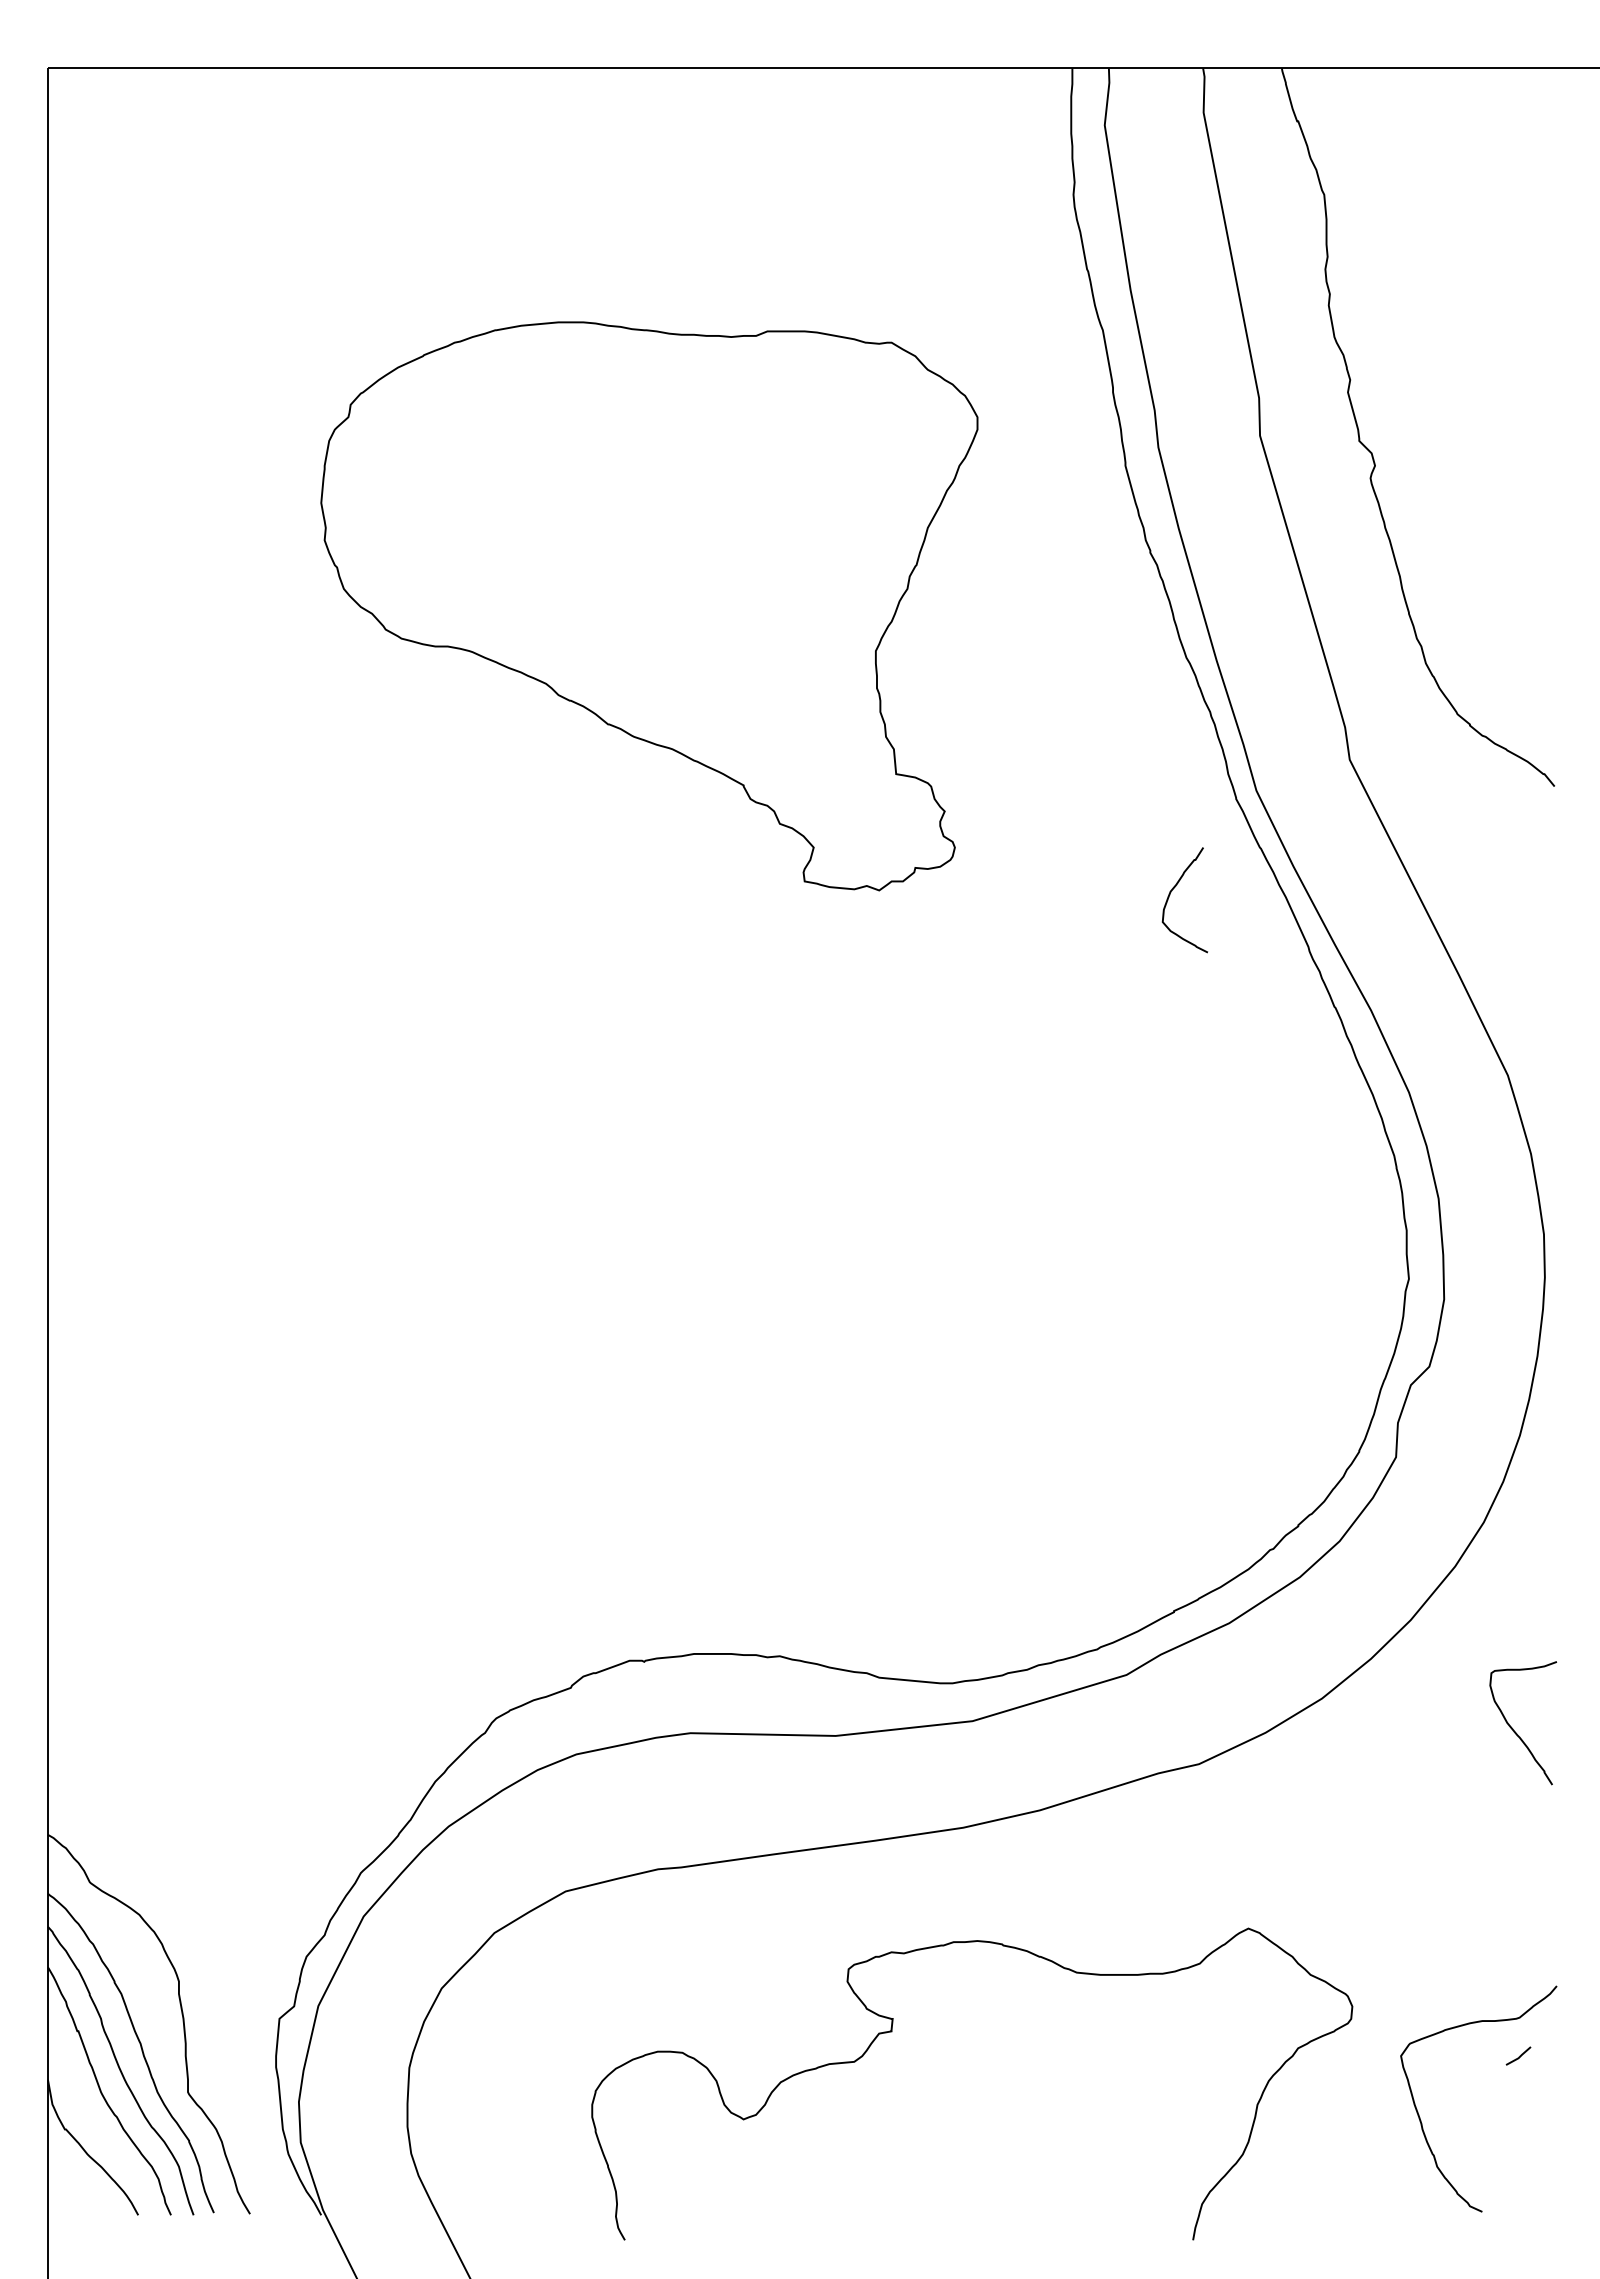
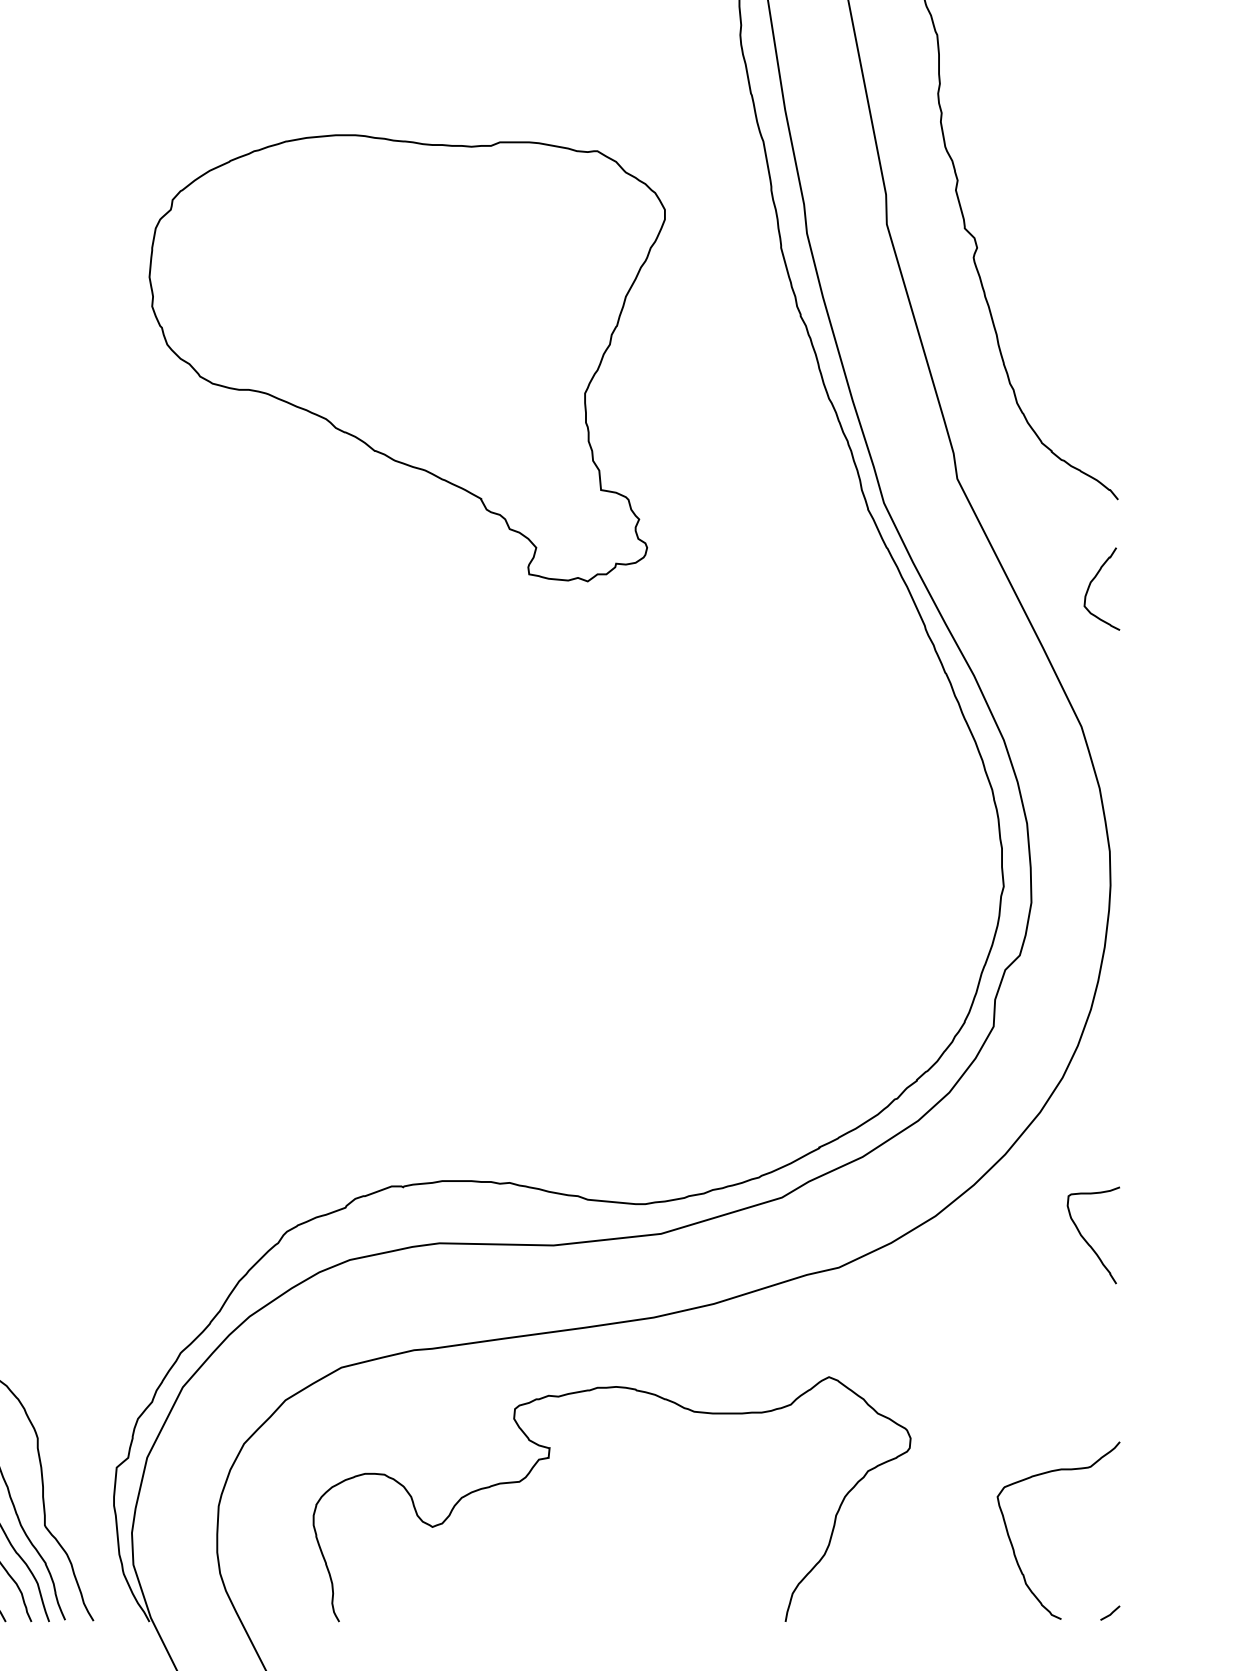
curve: (1170, 895) -> (1090, 585), moved
curve: (892, 2031) -> (549, 1457), moved
line: (1519, 2055) -> (1111, 1612), moved

